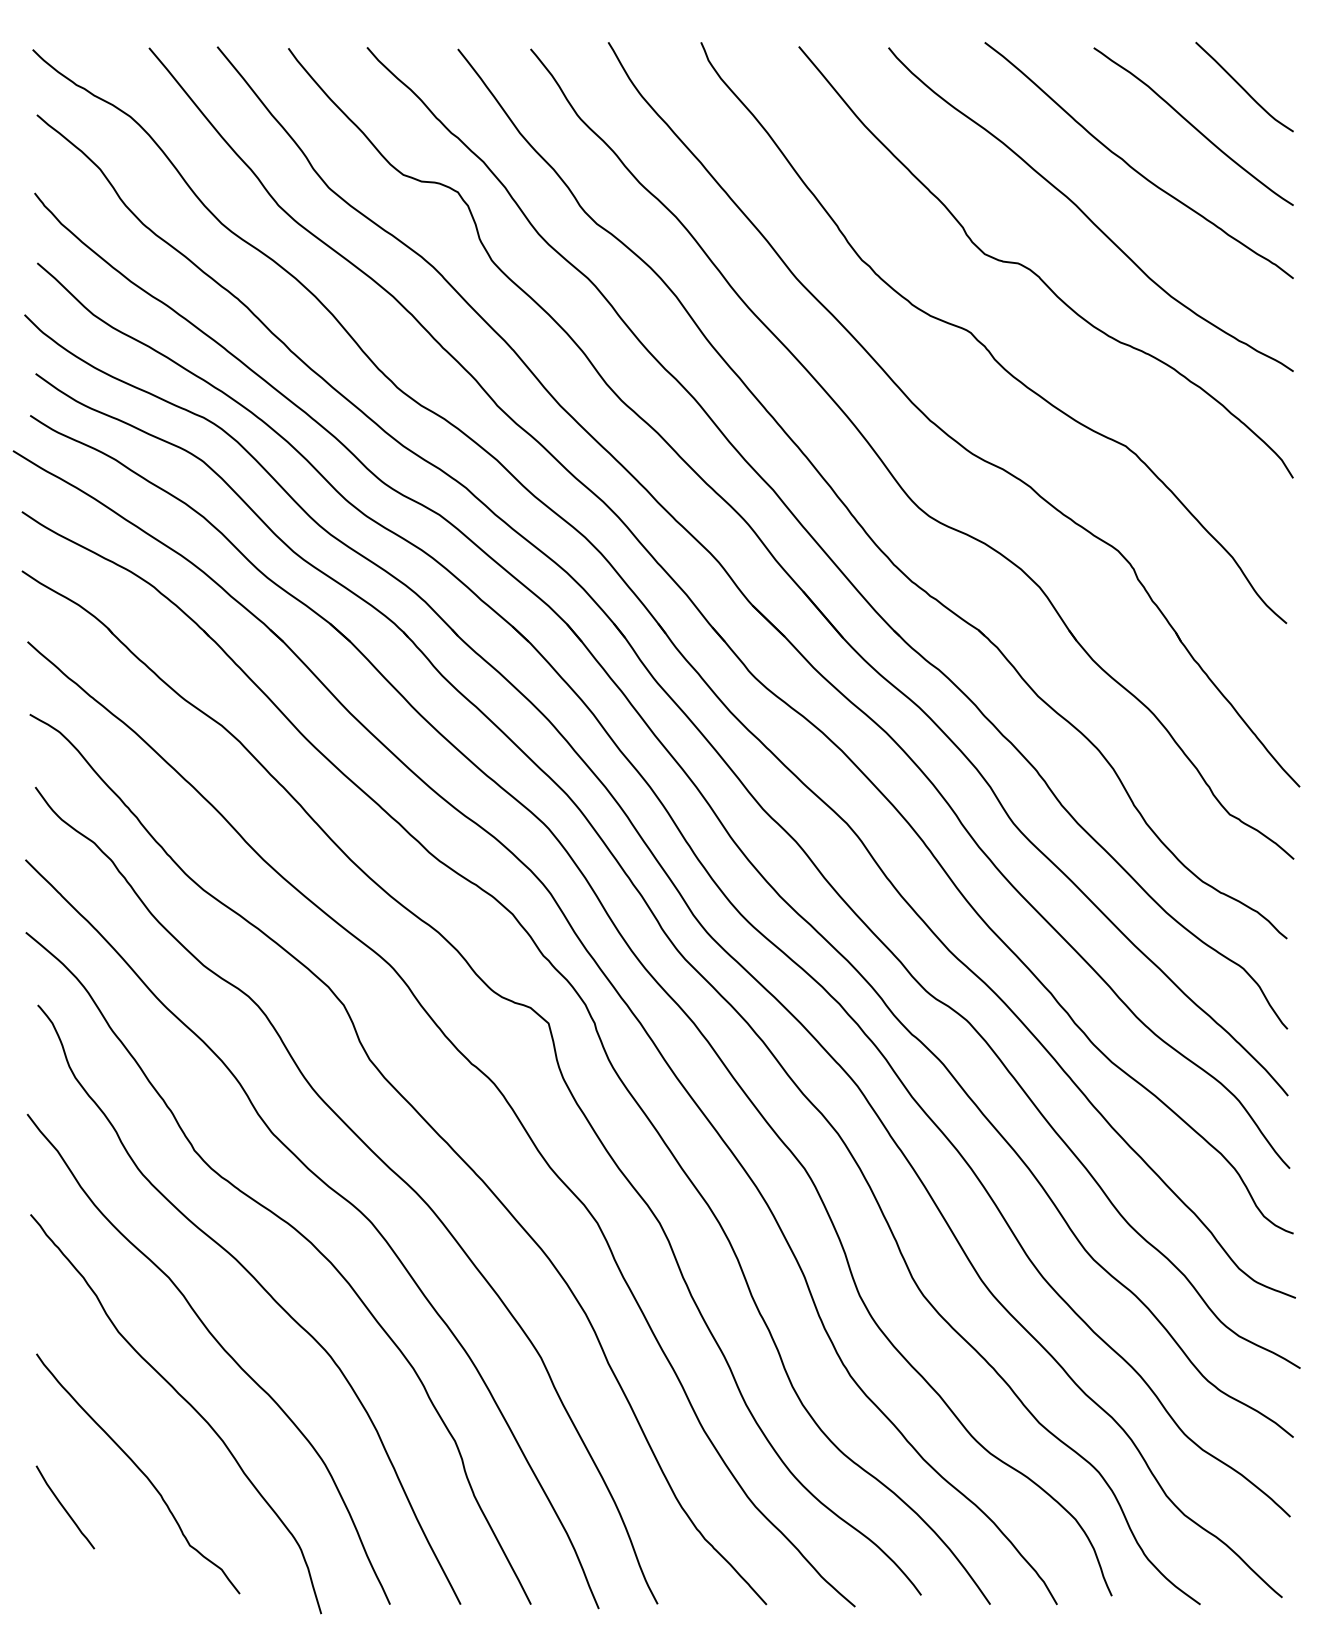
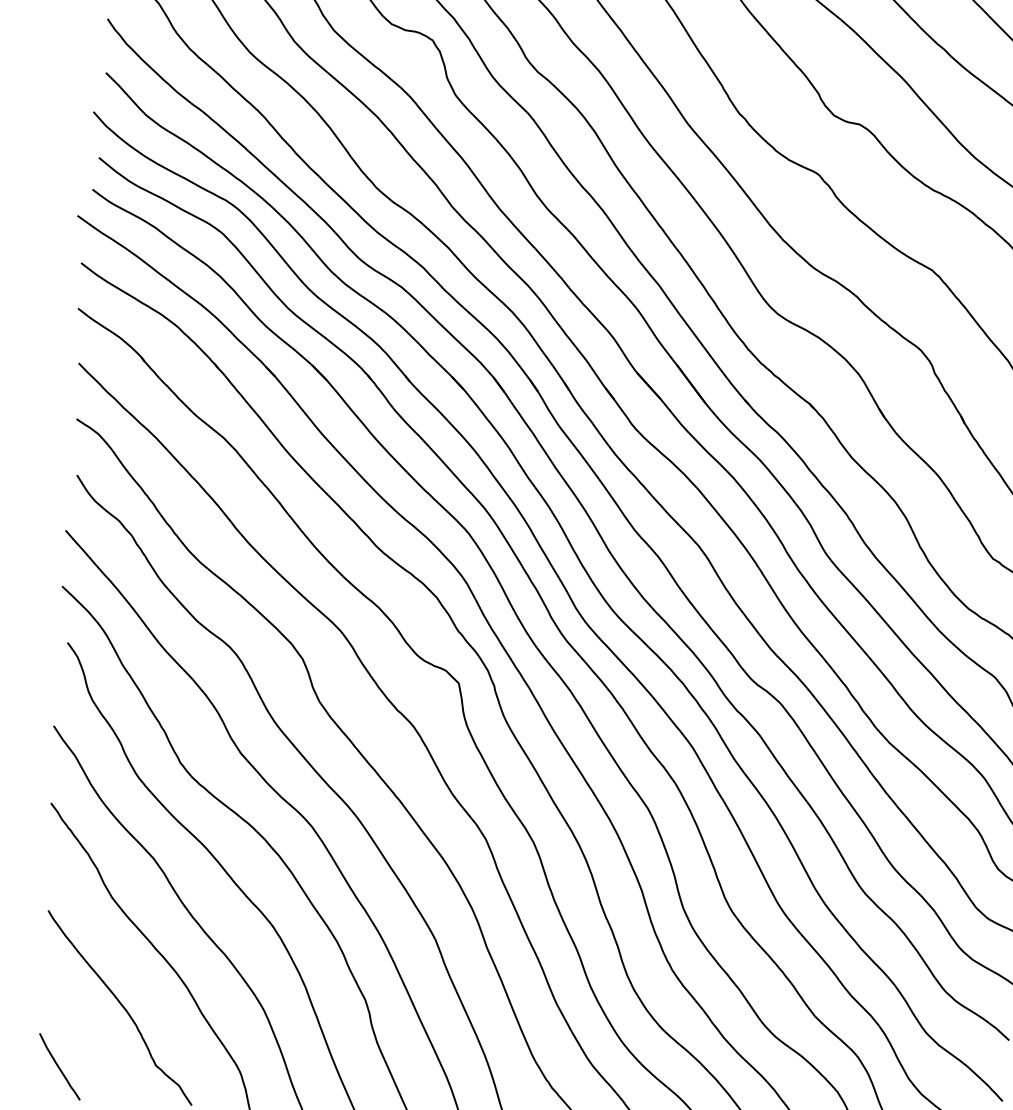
curve: (64, 1507) -> (59, 1066), moved

